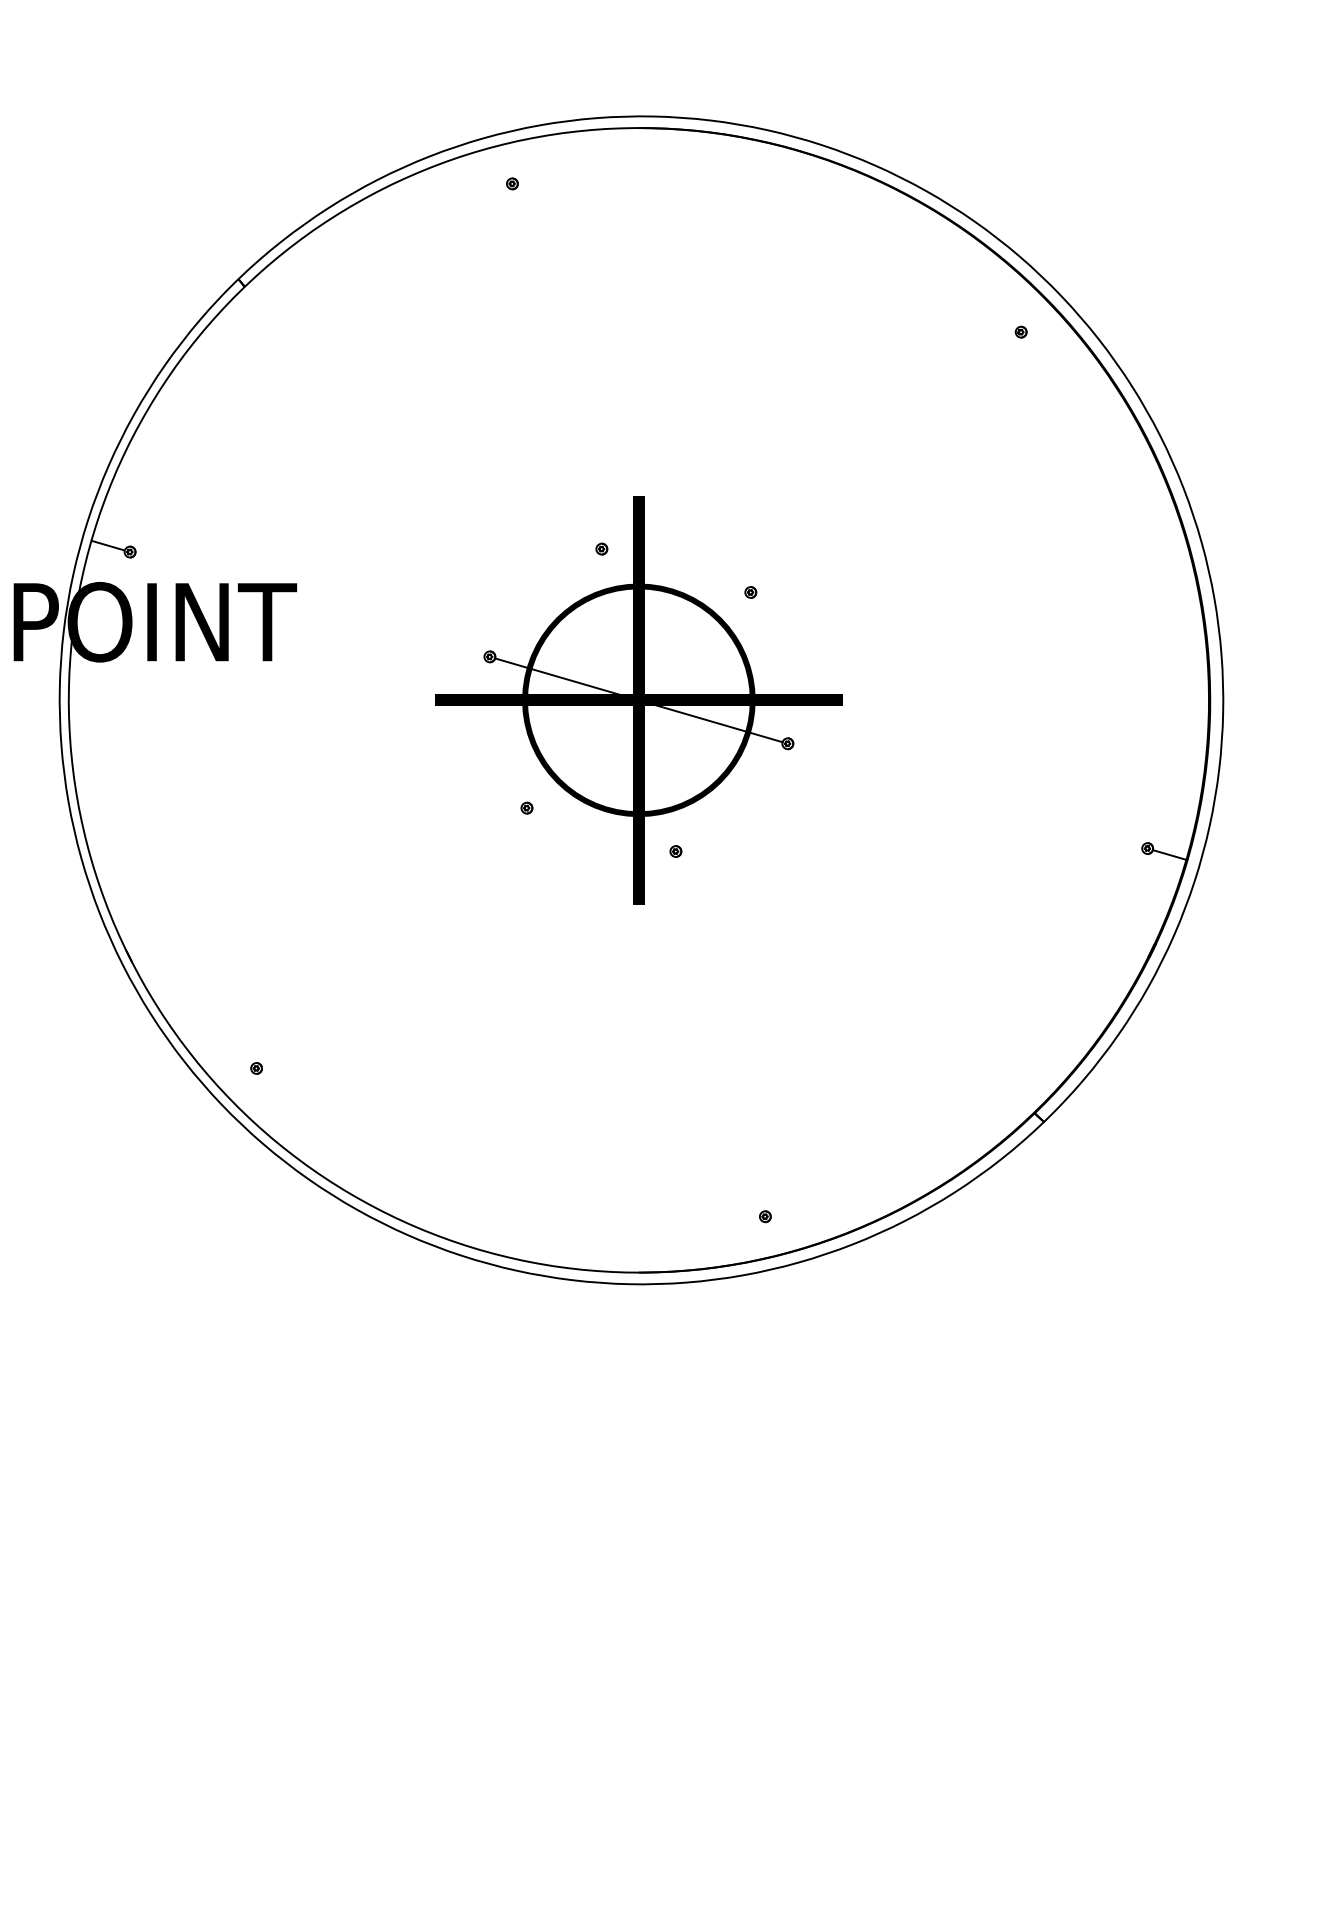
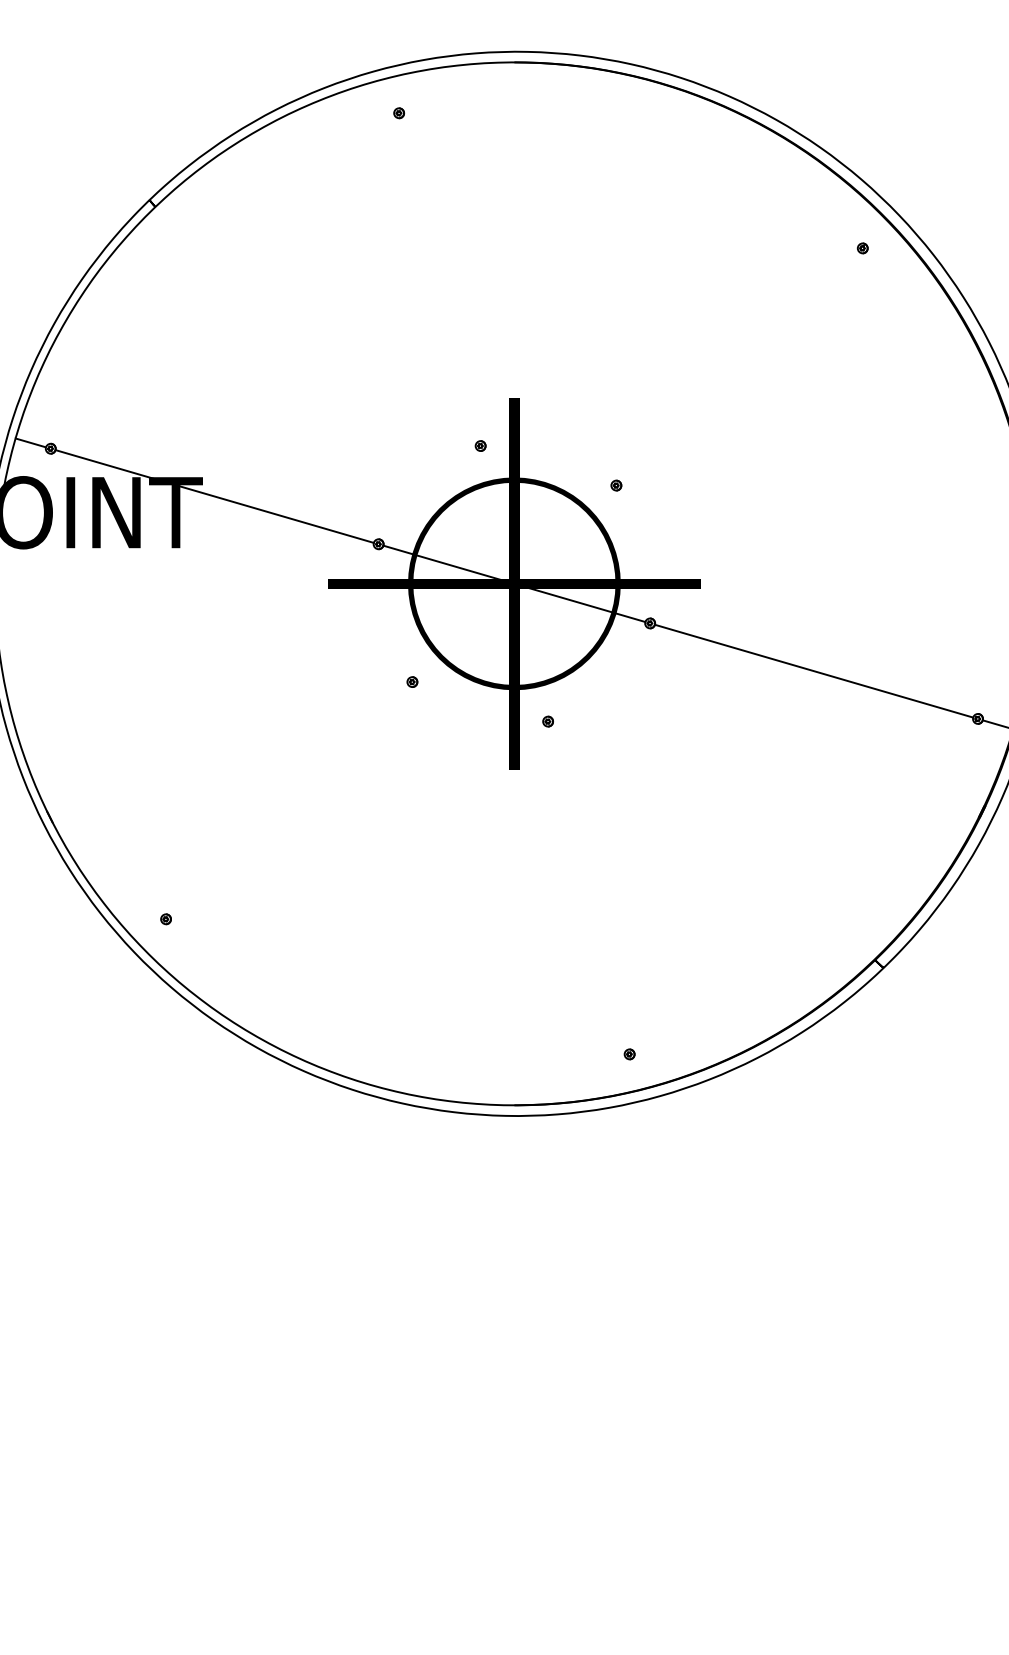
line: (309, 604) -> (214, 496), added
line: (967, 796) -> (813, 671), added

